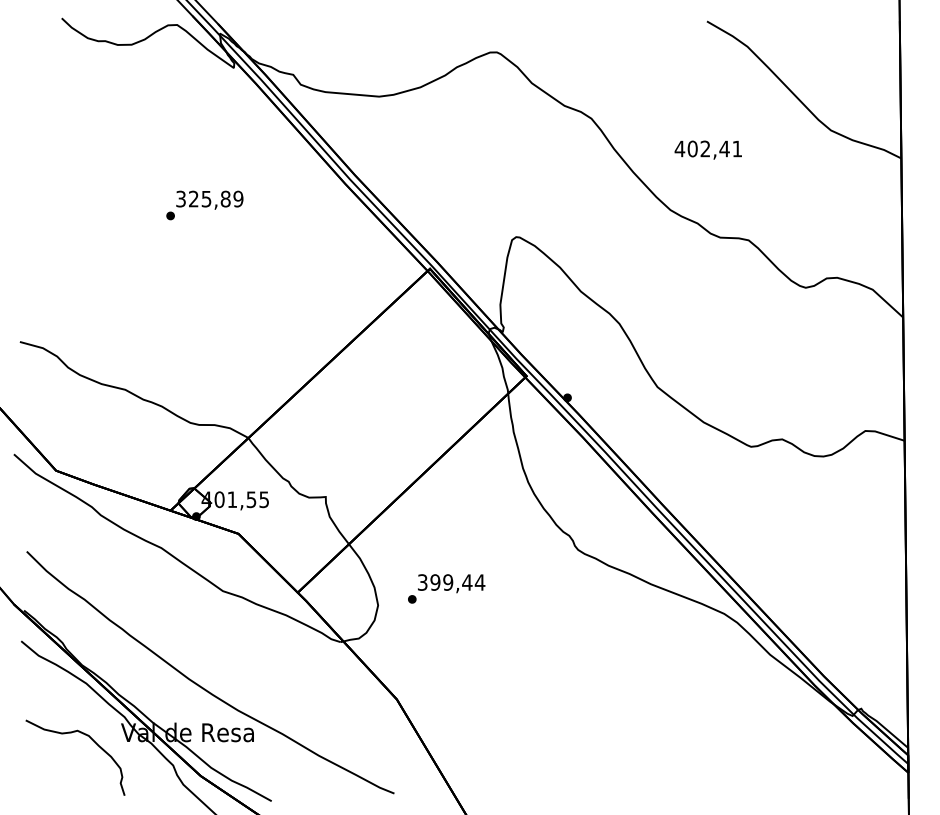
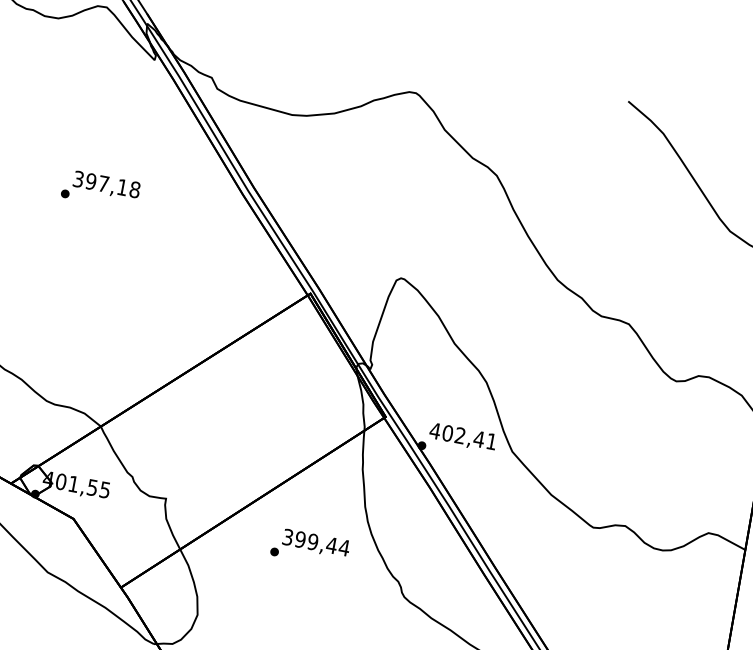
text: (707, 149) -> (462, 436), moved
text: (215, 198) -> (112, 185), 325,89 -> 397,18
text: (446, 588) -> (310, 547), moved

